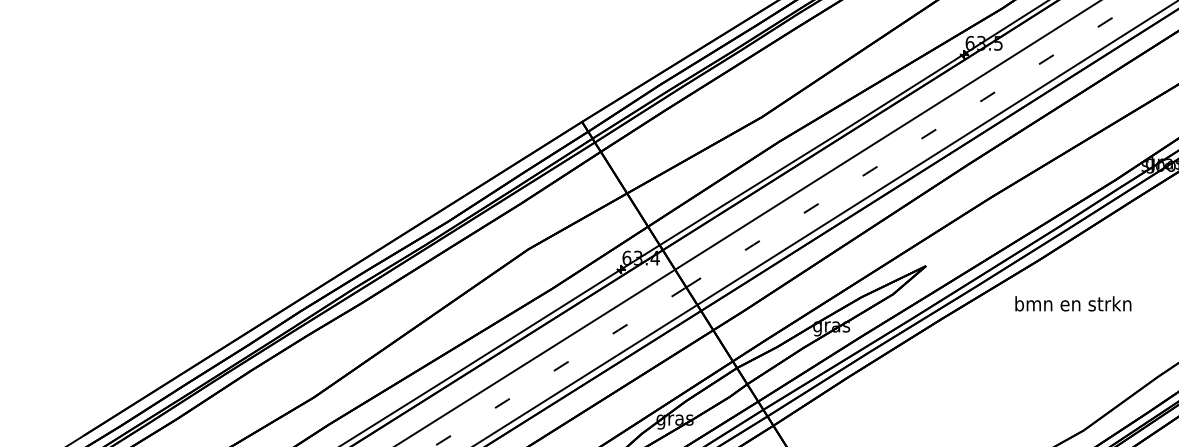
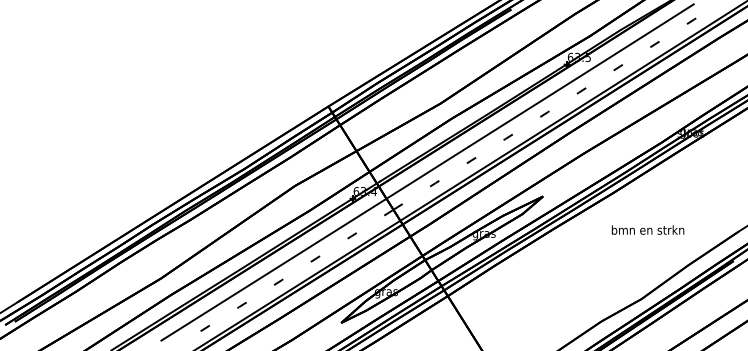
text: (1072, 302) -> (647, 229), moved

